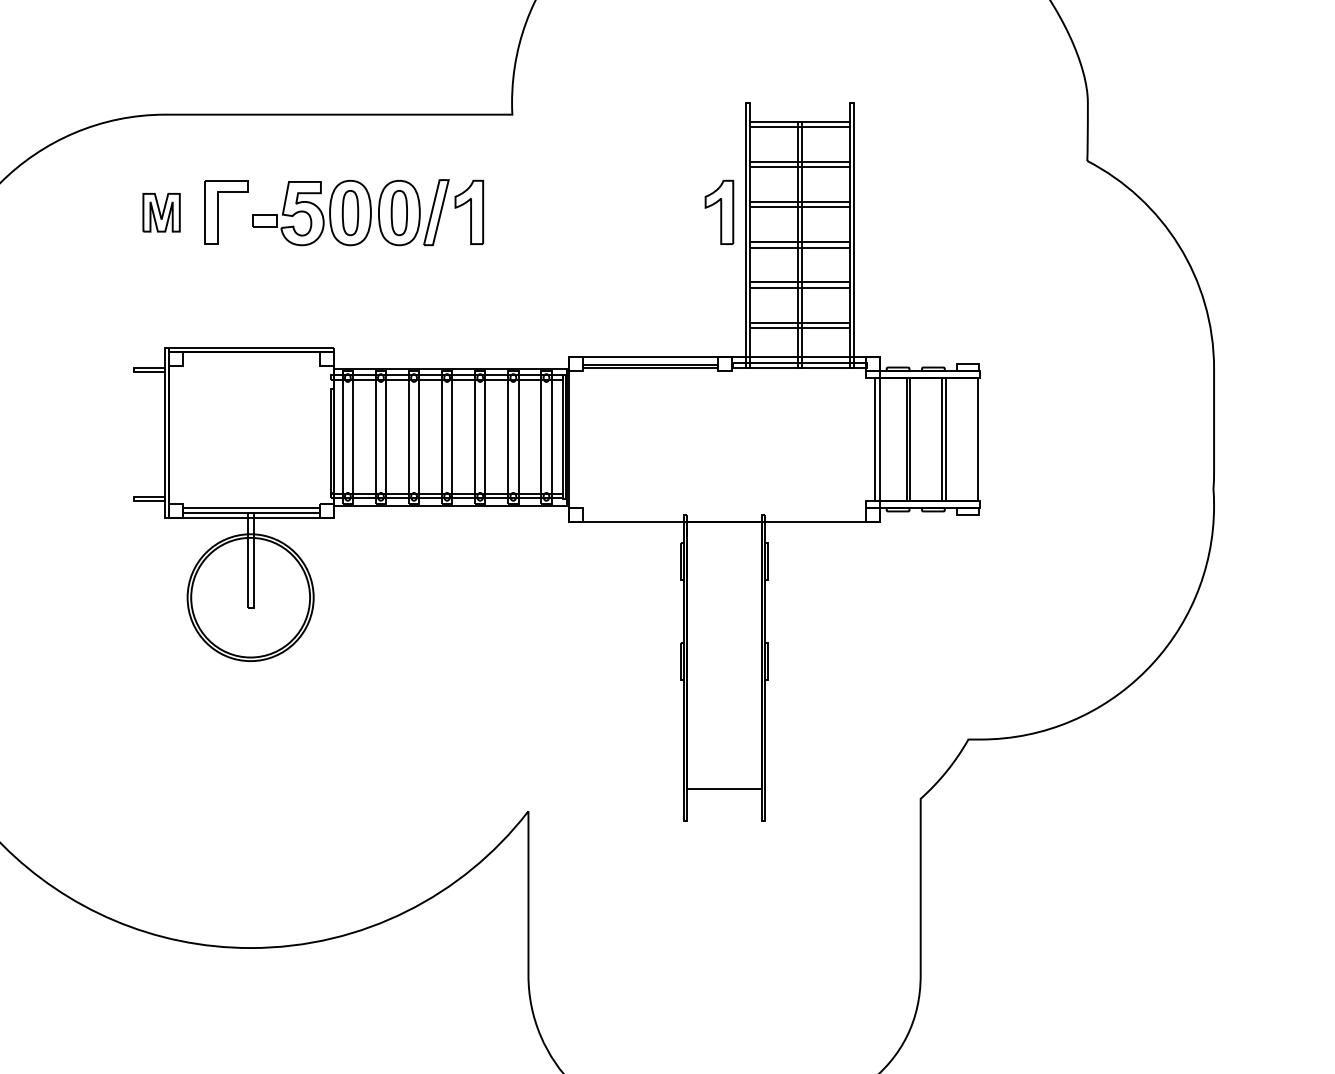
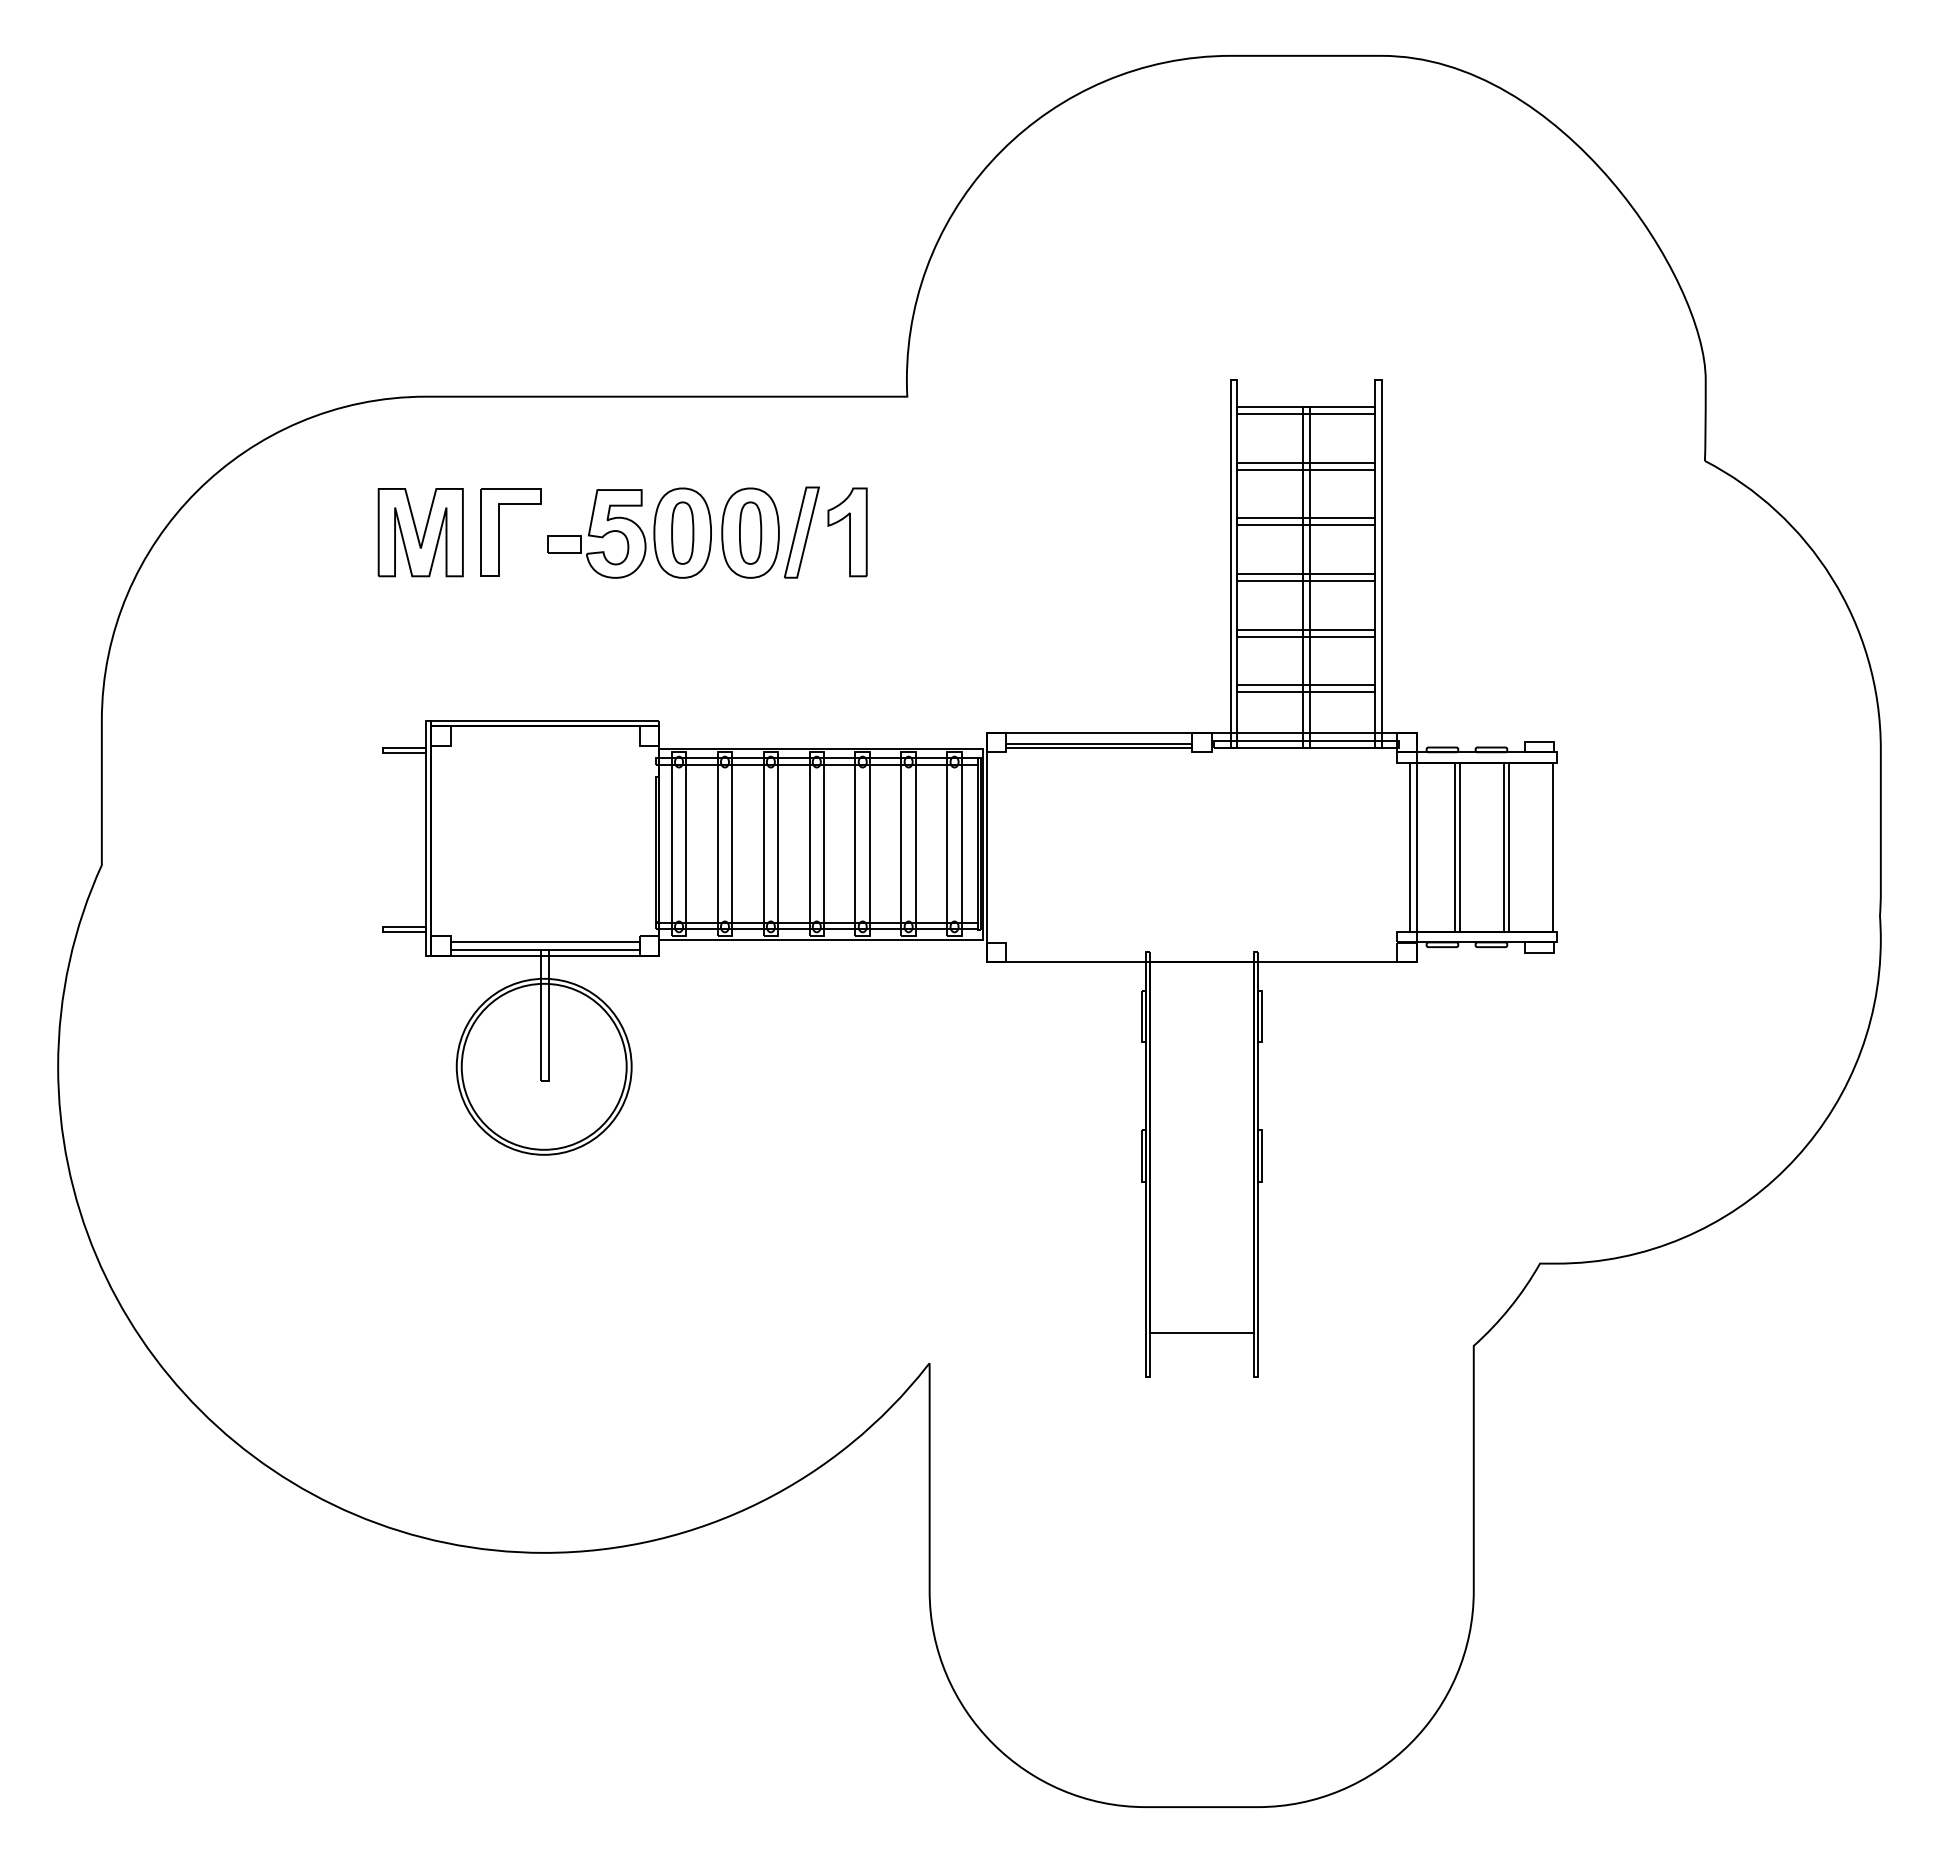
part: (161, 212) -> (420, 532), size x1.67
part: (719, 212) -> (1194, 532), removed

